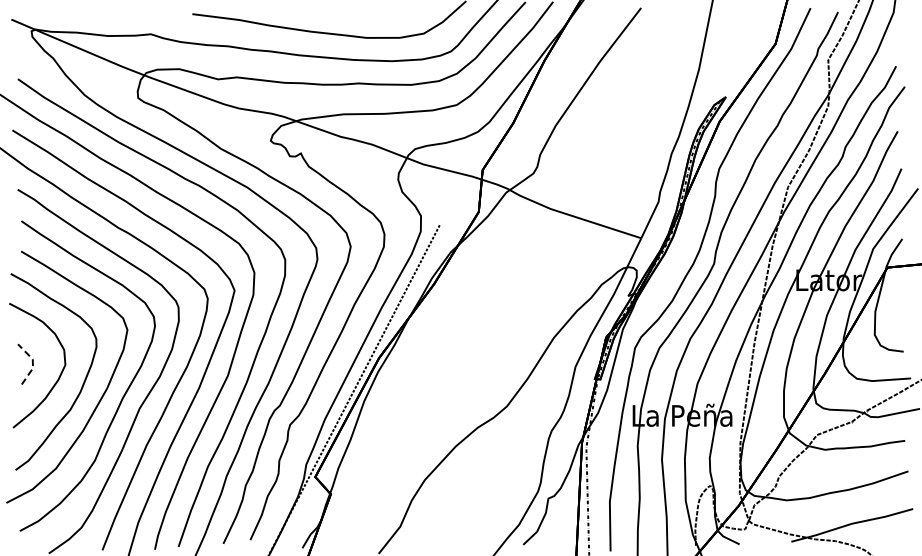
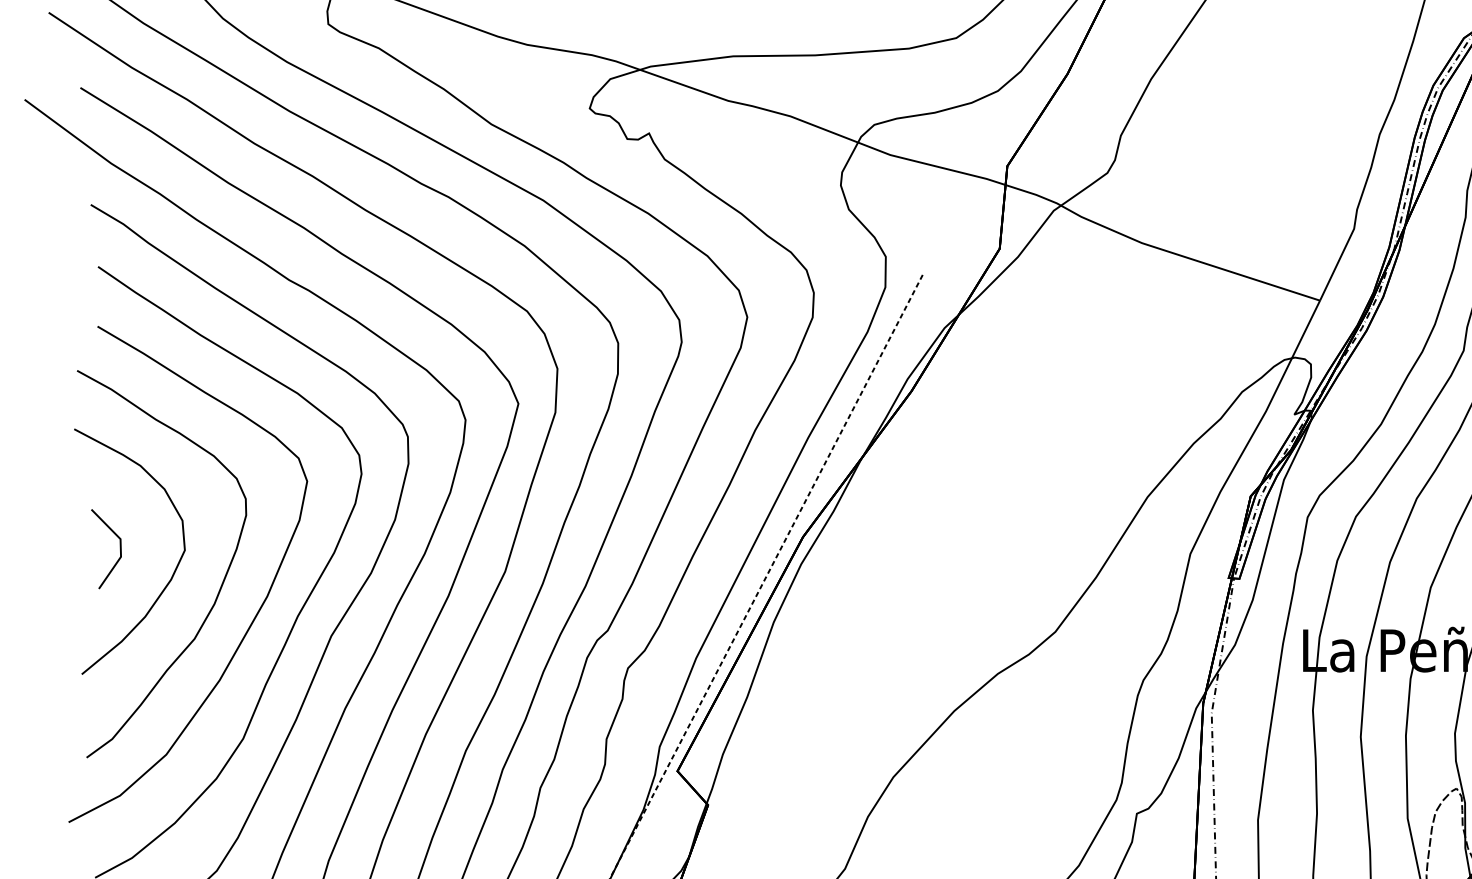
line: (32, 362) -> (119, 545), dashed -> solid

